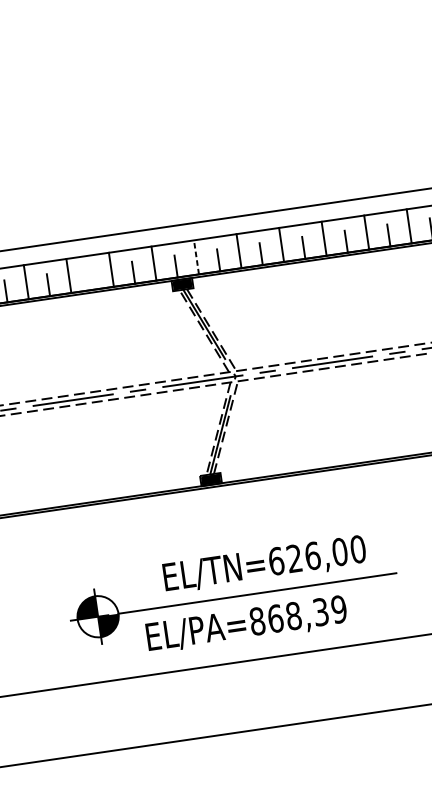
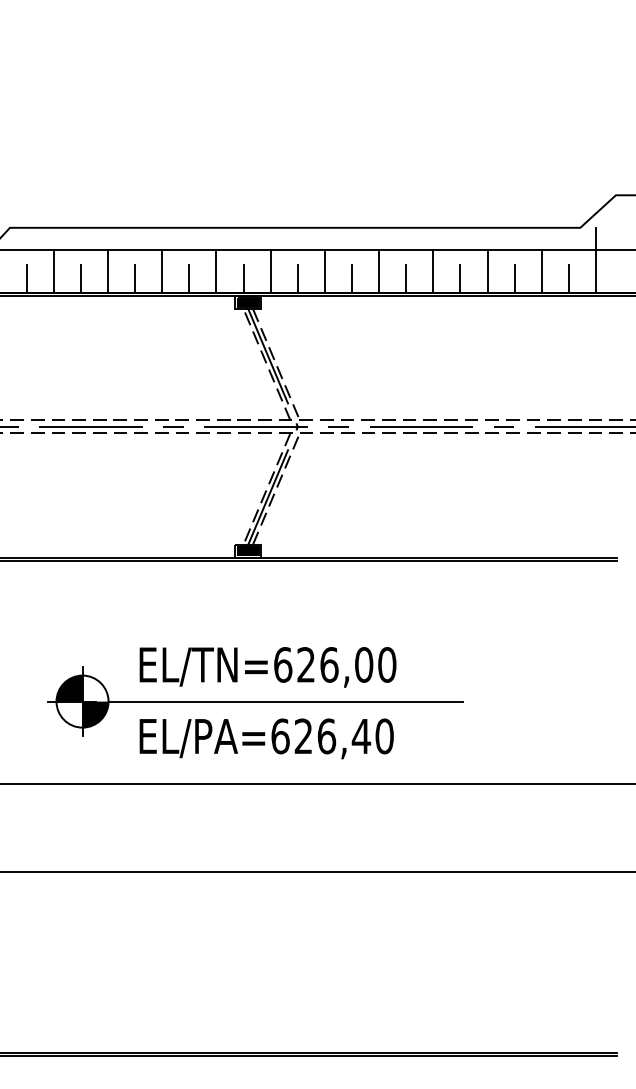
line: (196, 257) -> (270, 271), dashed -> solid
line: (91, 278) -> (135, 278), added
text: (264, 565) -> (267, 667), moved
text: (298, 615) -> (332, 736), EL/PA=868,39 -> EL/PA=626,40

